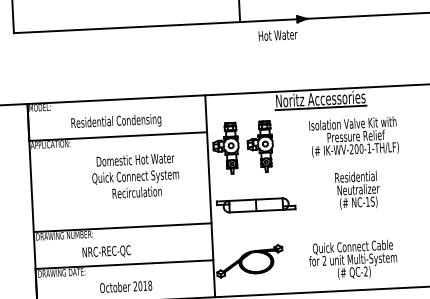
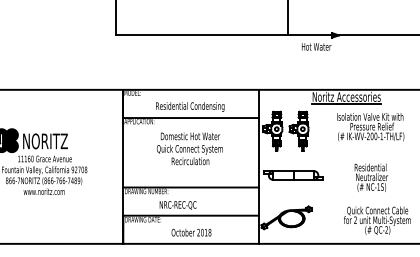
text: (135, 175) -> (189, 148), moved
text: (356, 189) -> (370, 177), moved
text: (353, 259) -> (377, 220), moved

